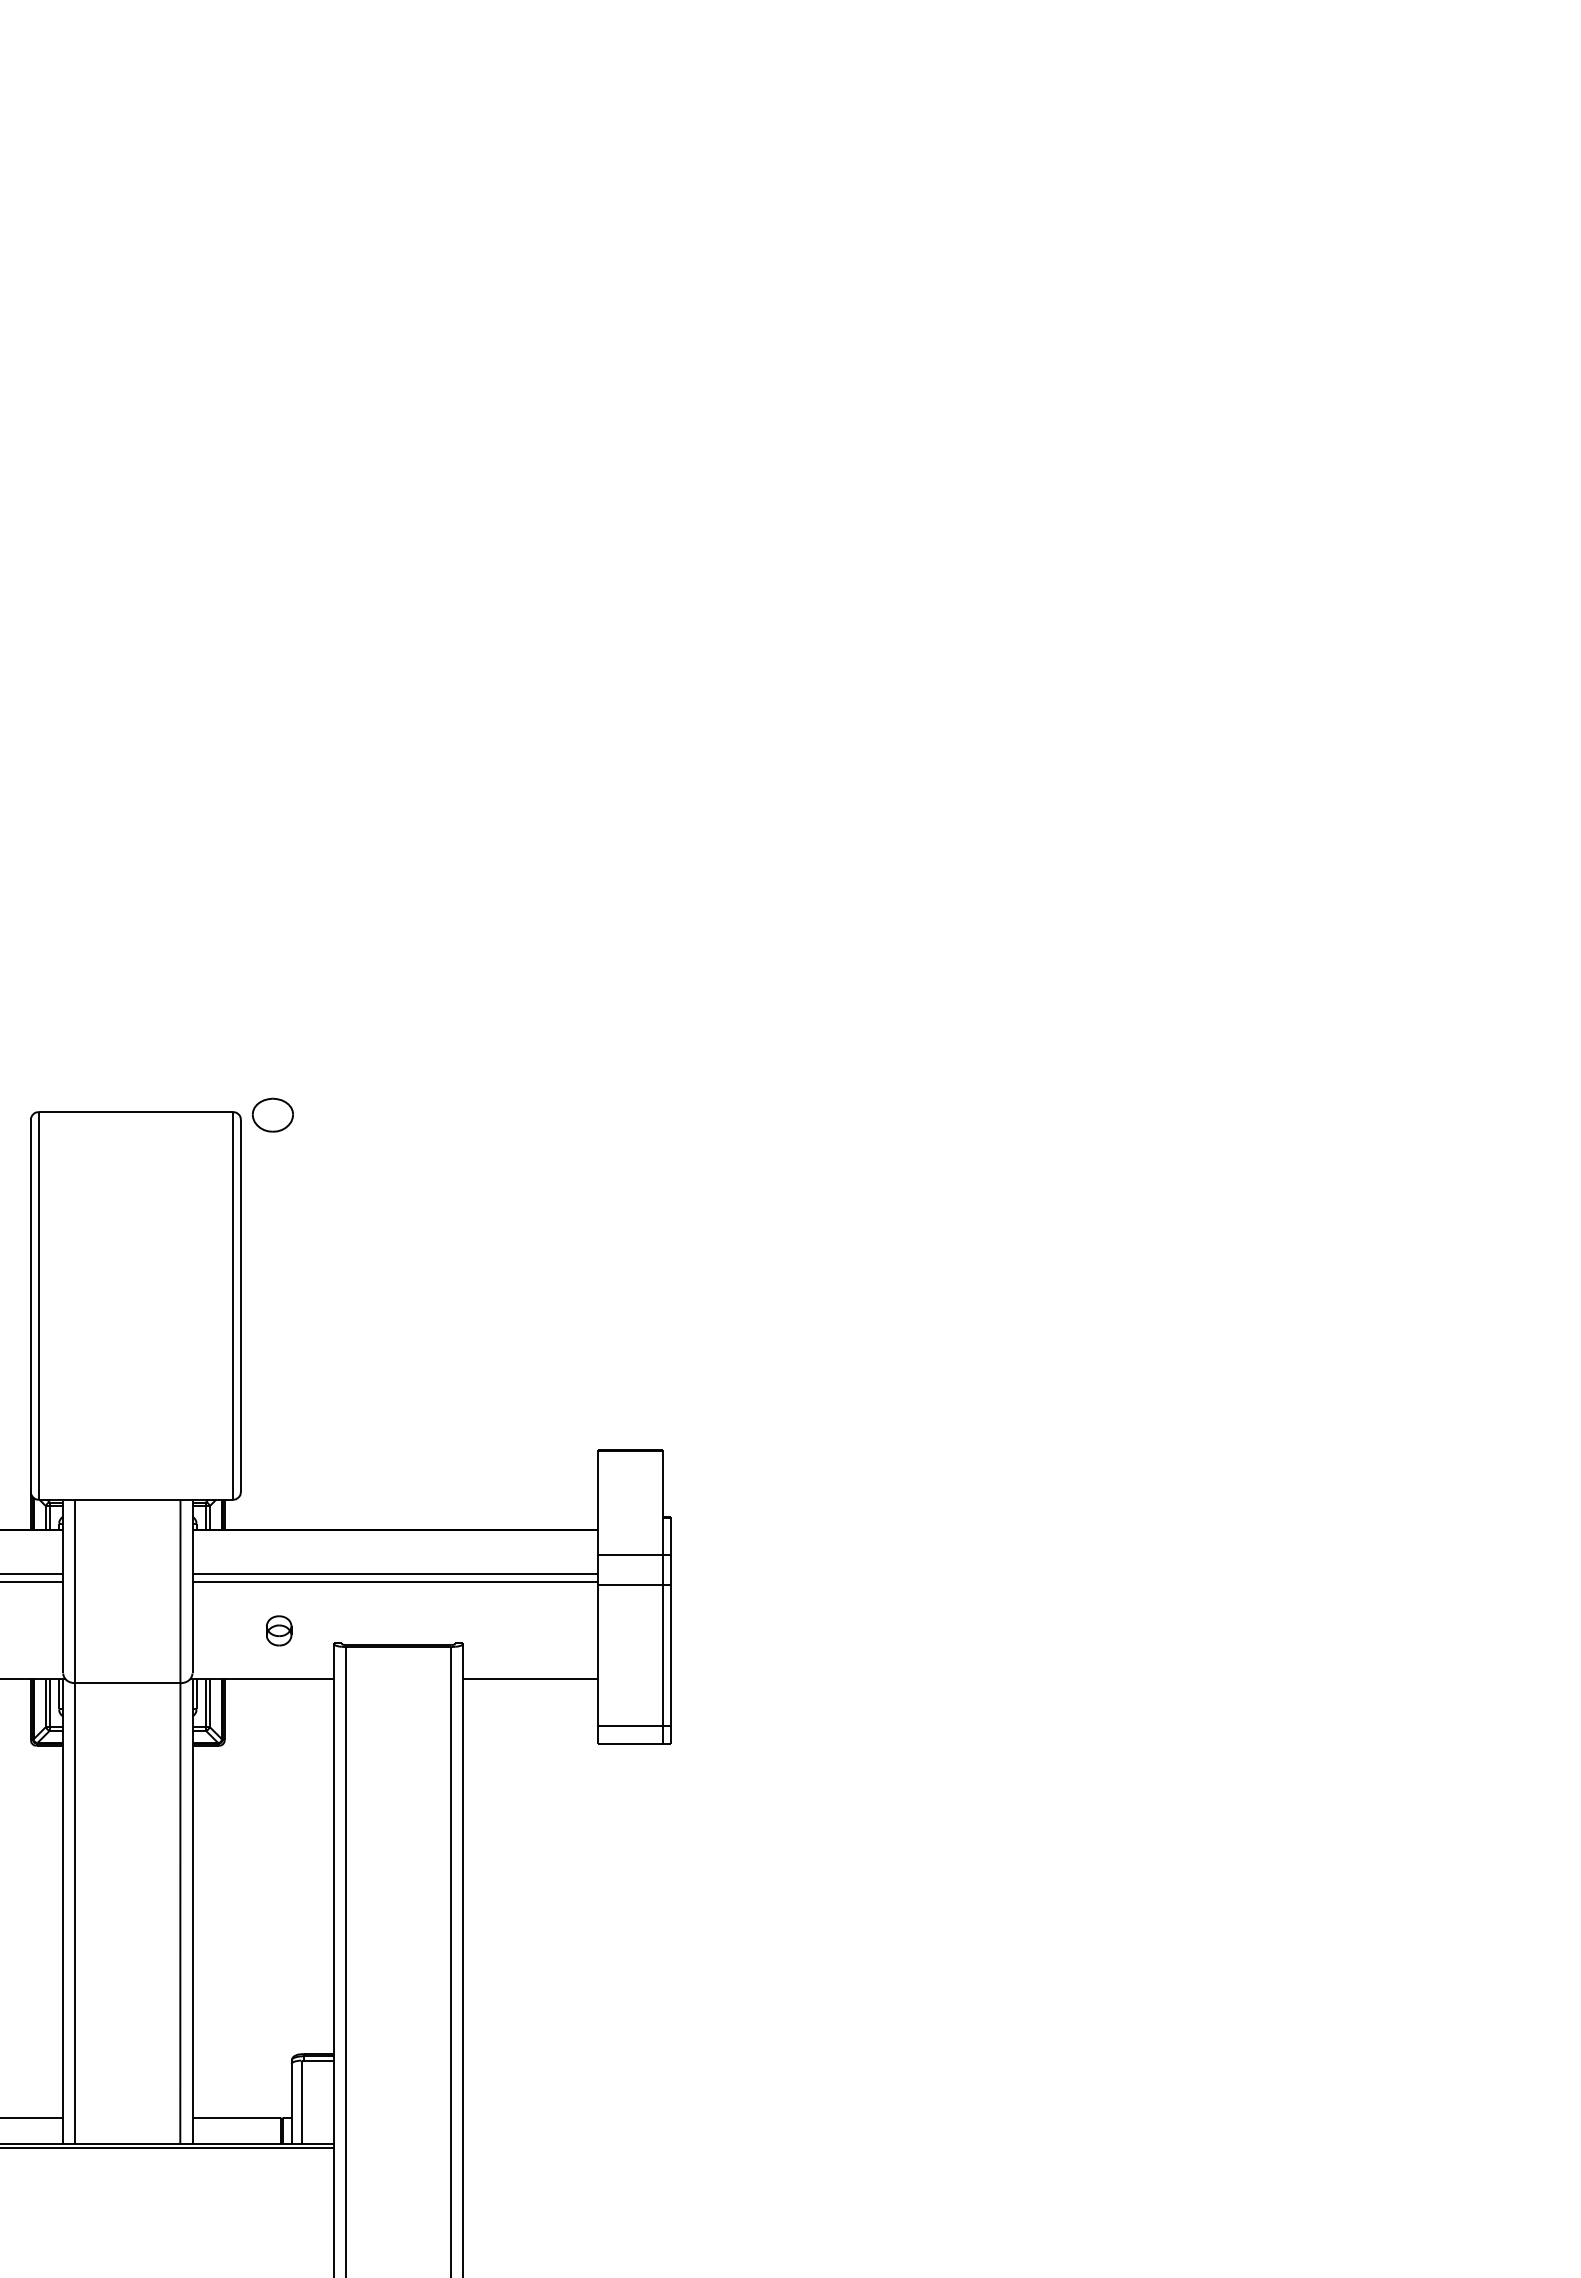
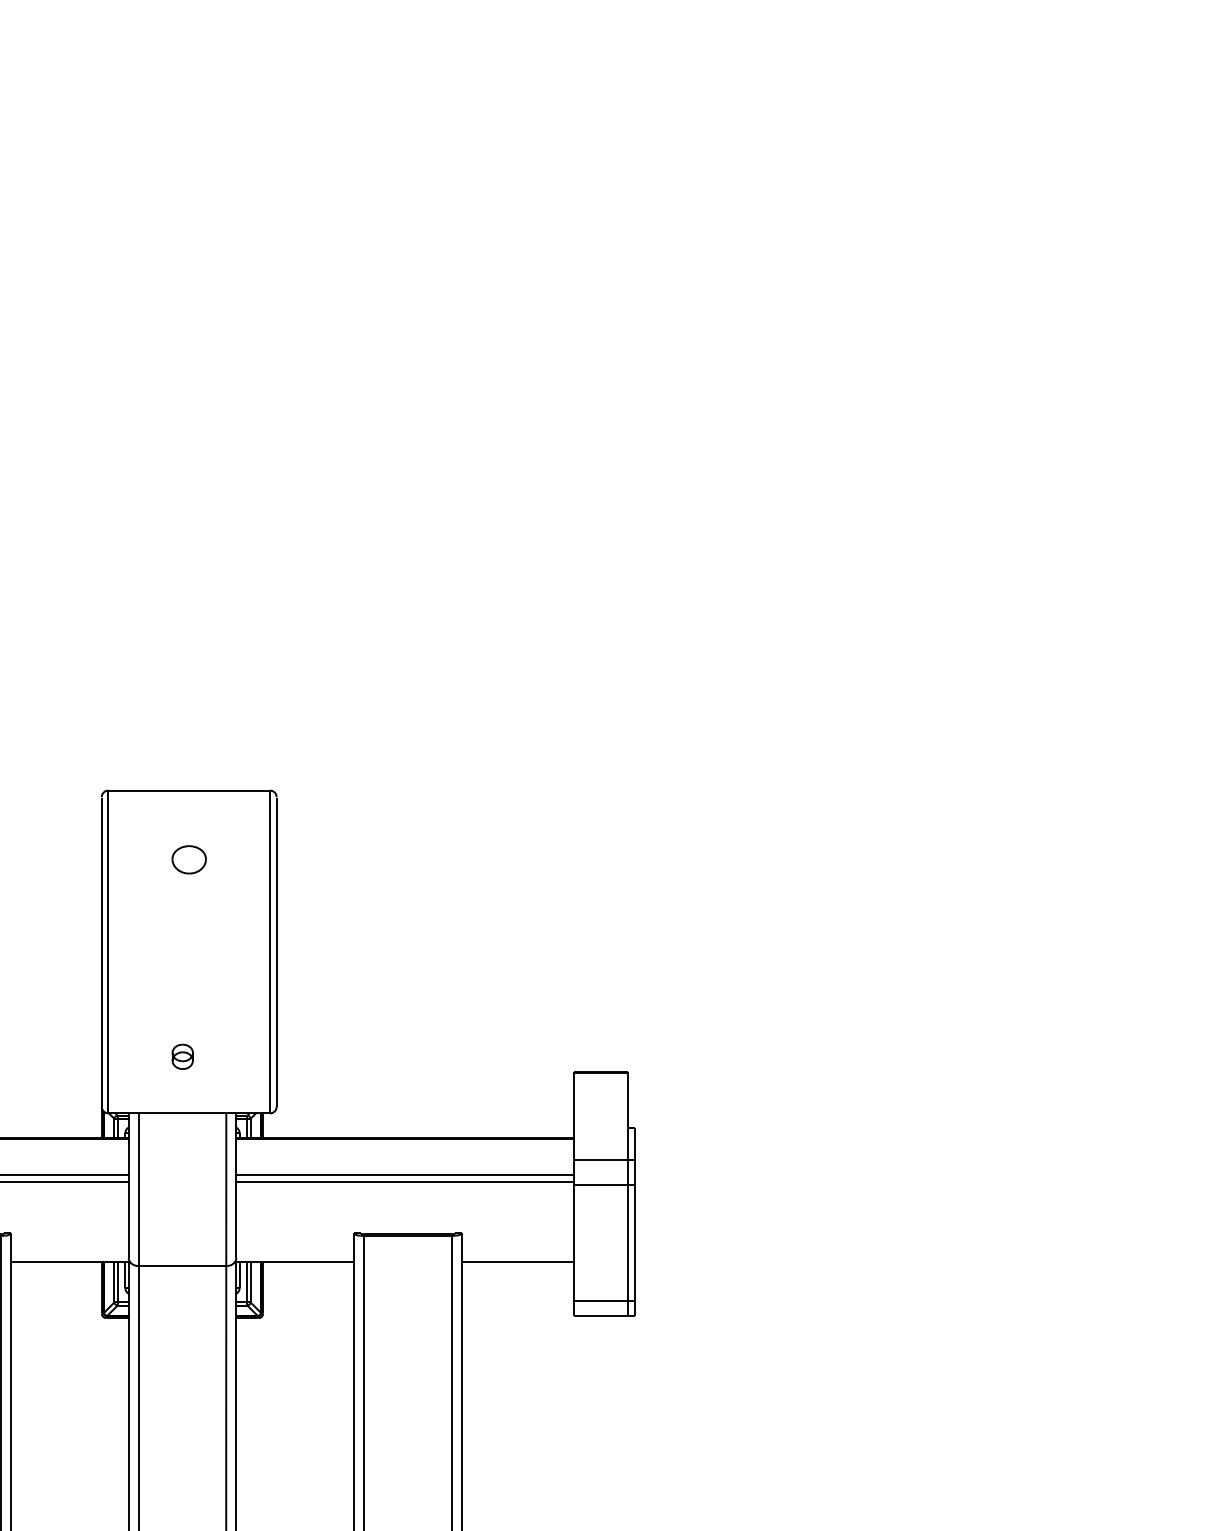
part: (272, 1114) -> (188, 859), moved
part: (279, 1630) -> (183, 1056), moved

